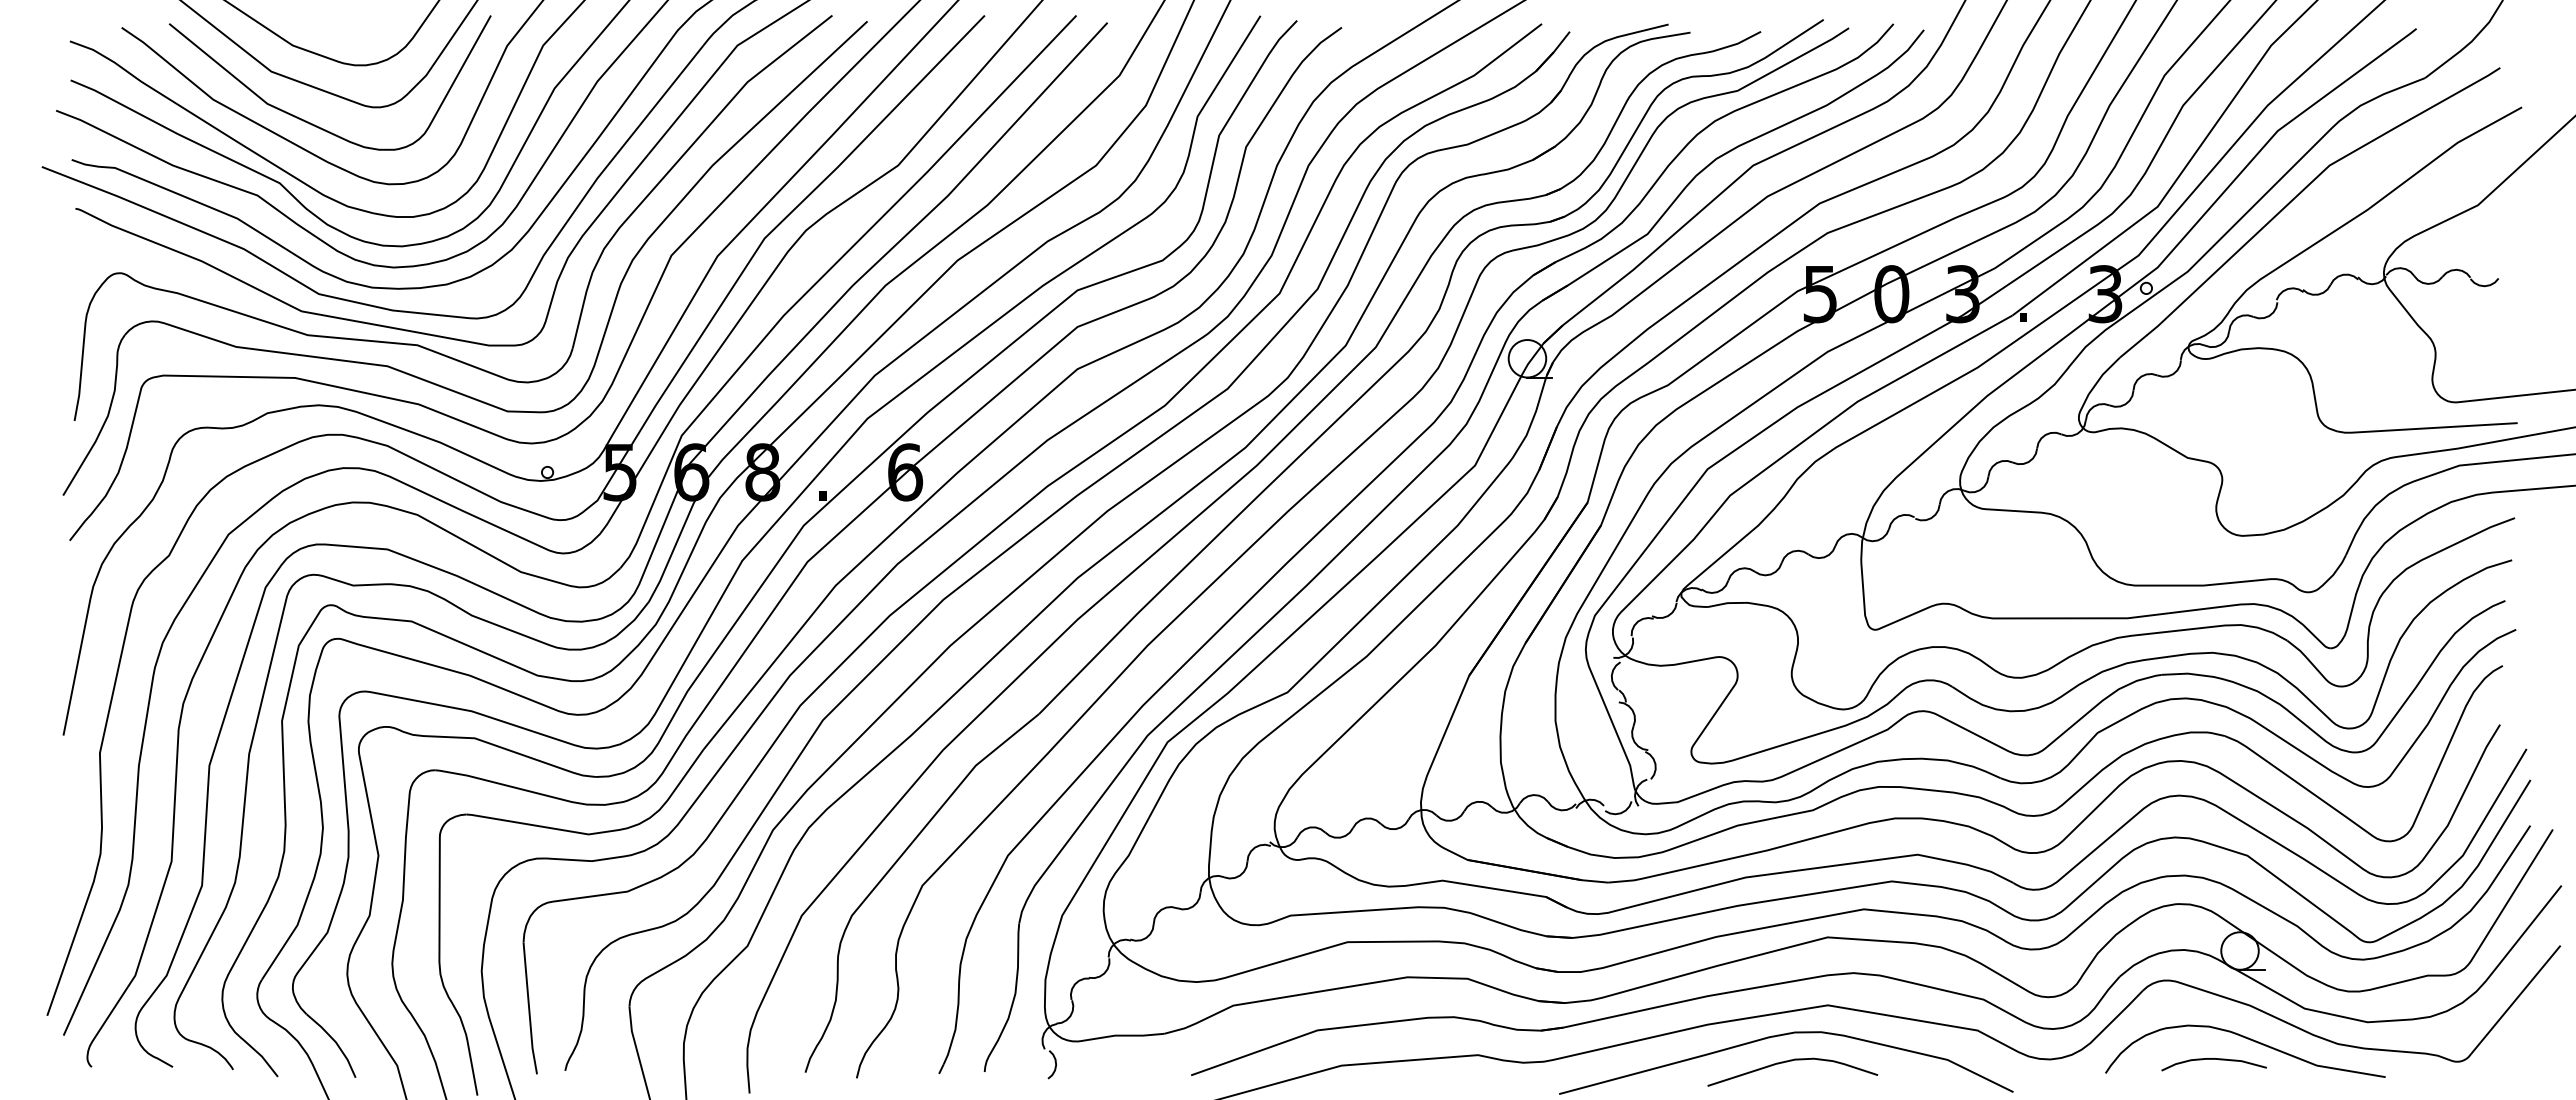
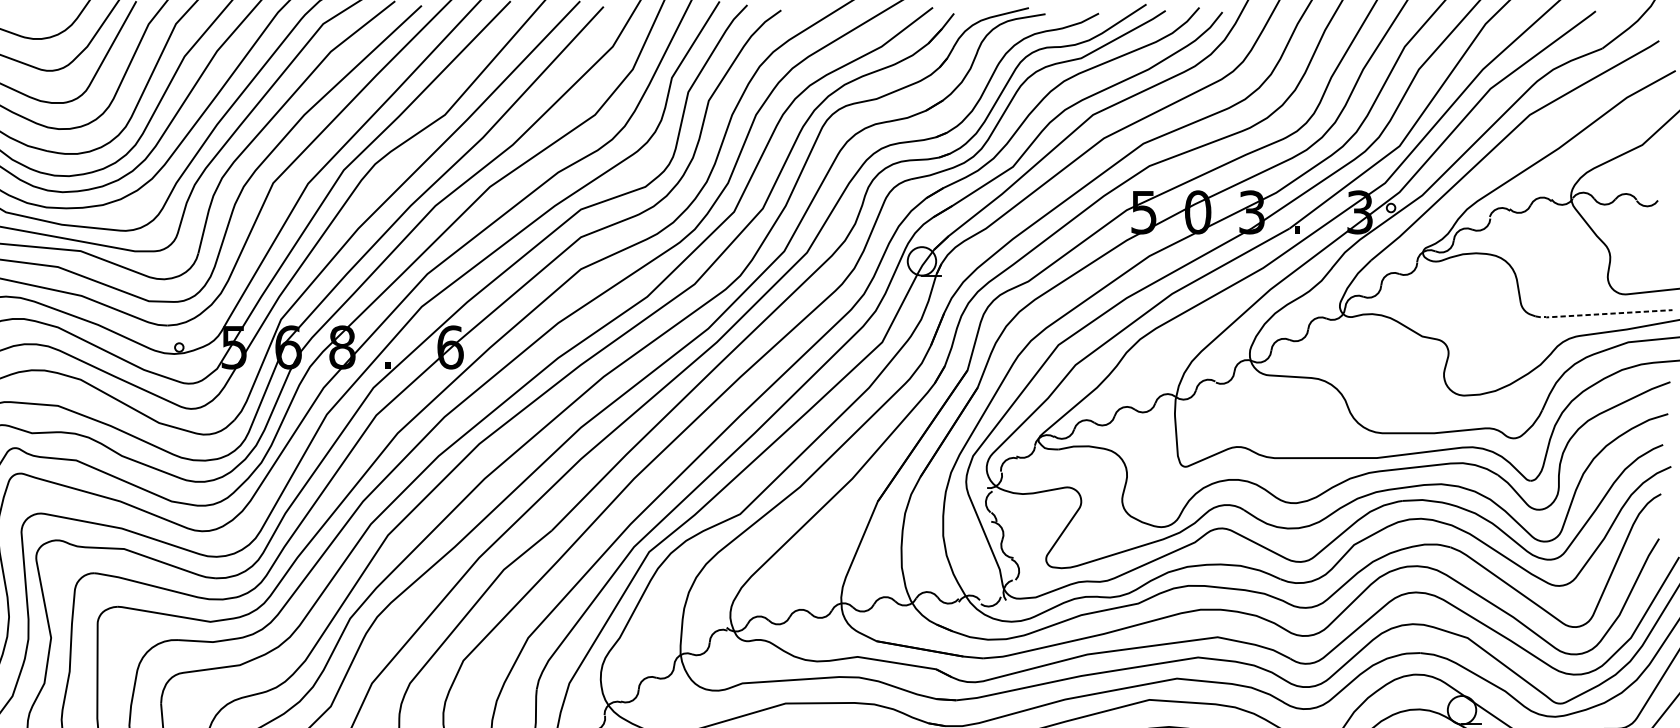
line: (2425, 428) -> (1602, 314), solid -> dashed

